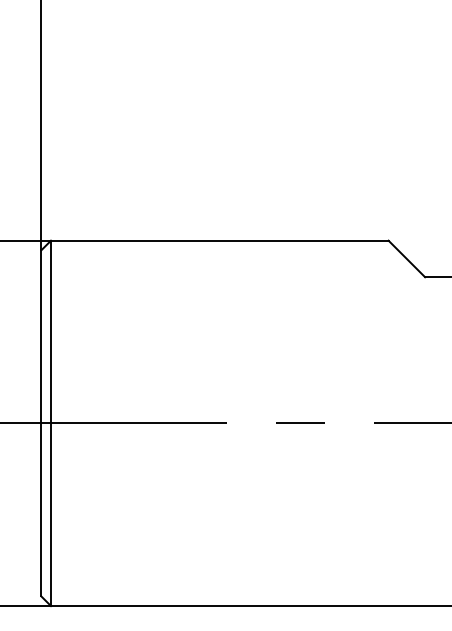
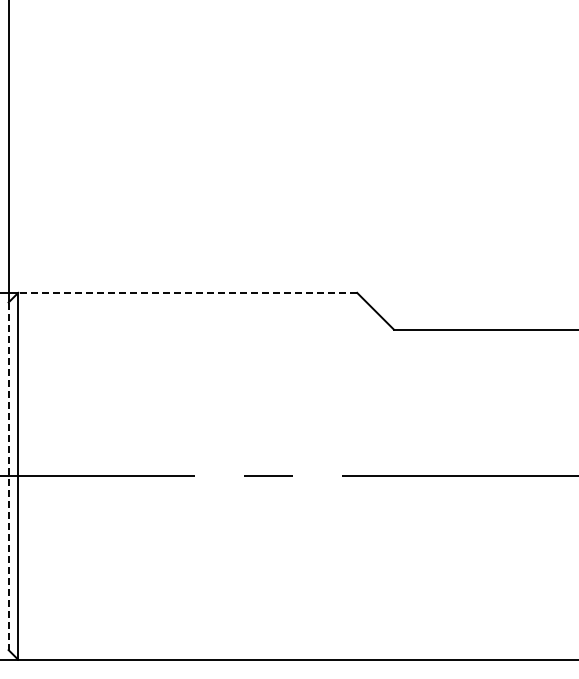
line: (219, 240) -> (187, 292), solid -> dashed
line: (41, 423) -> (8, 476), solid -> dashed

